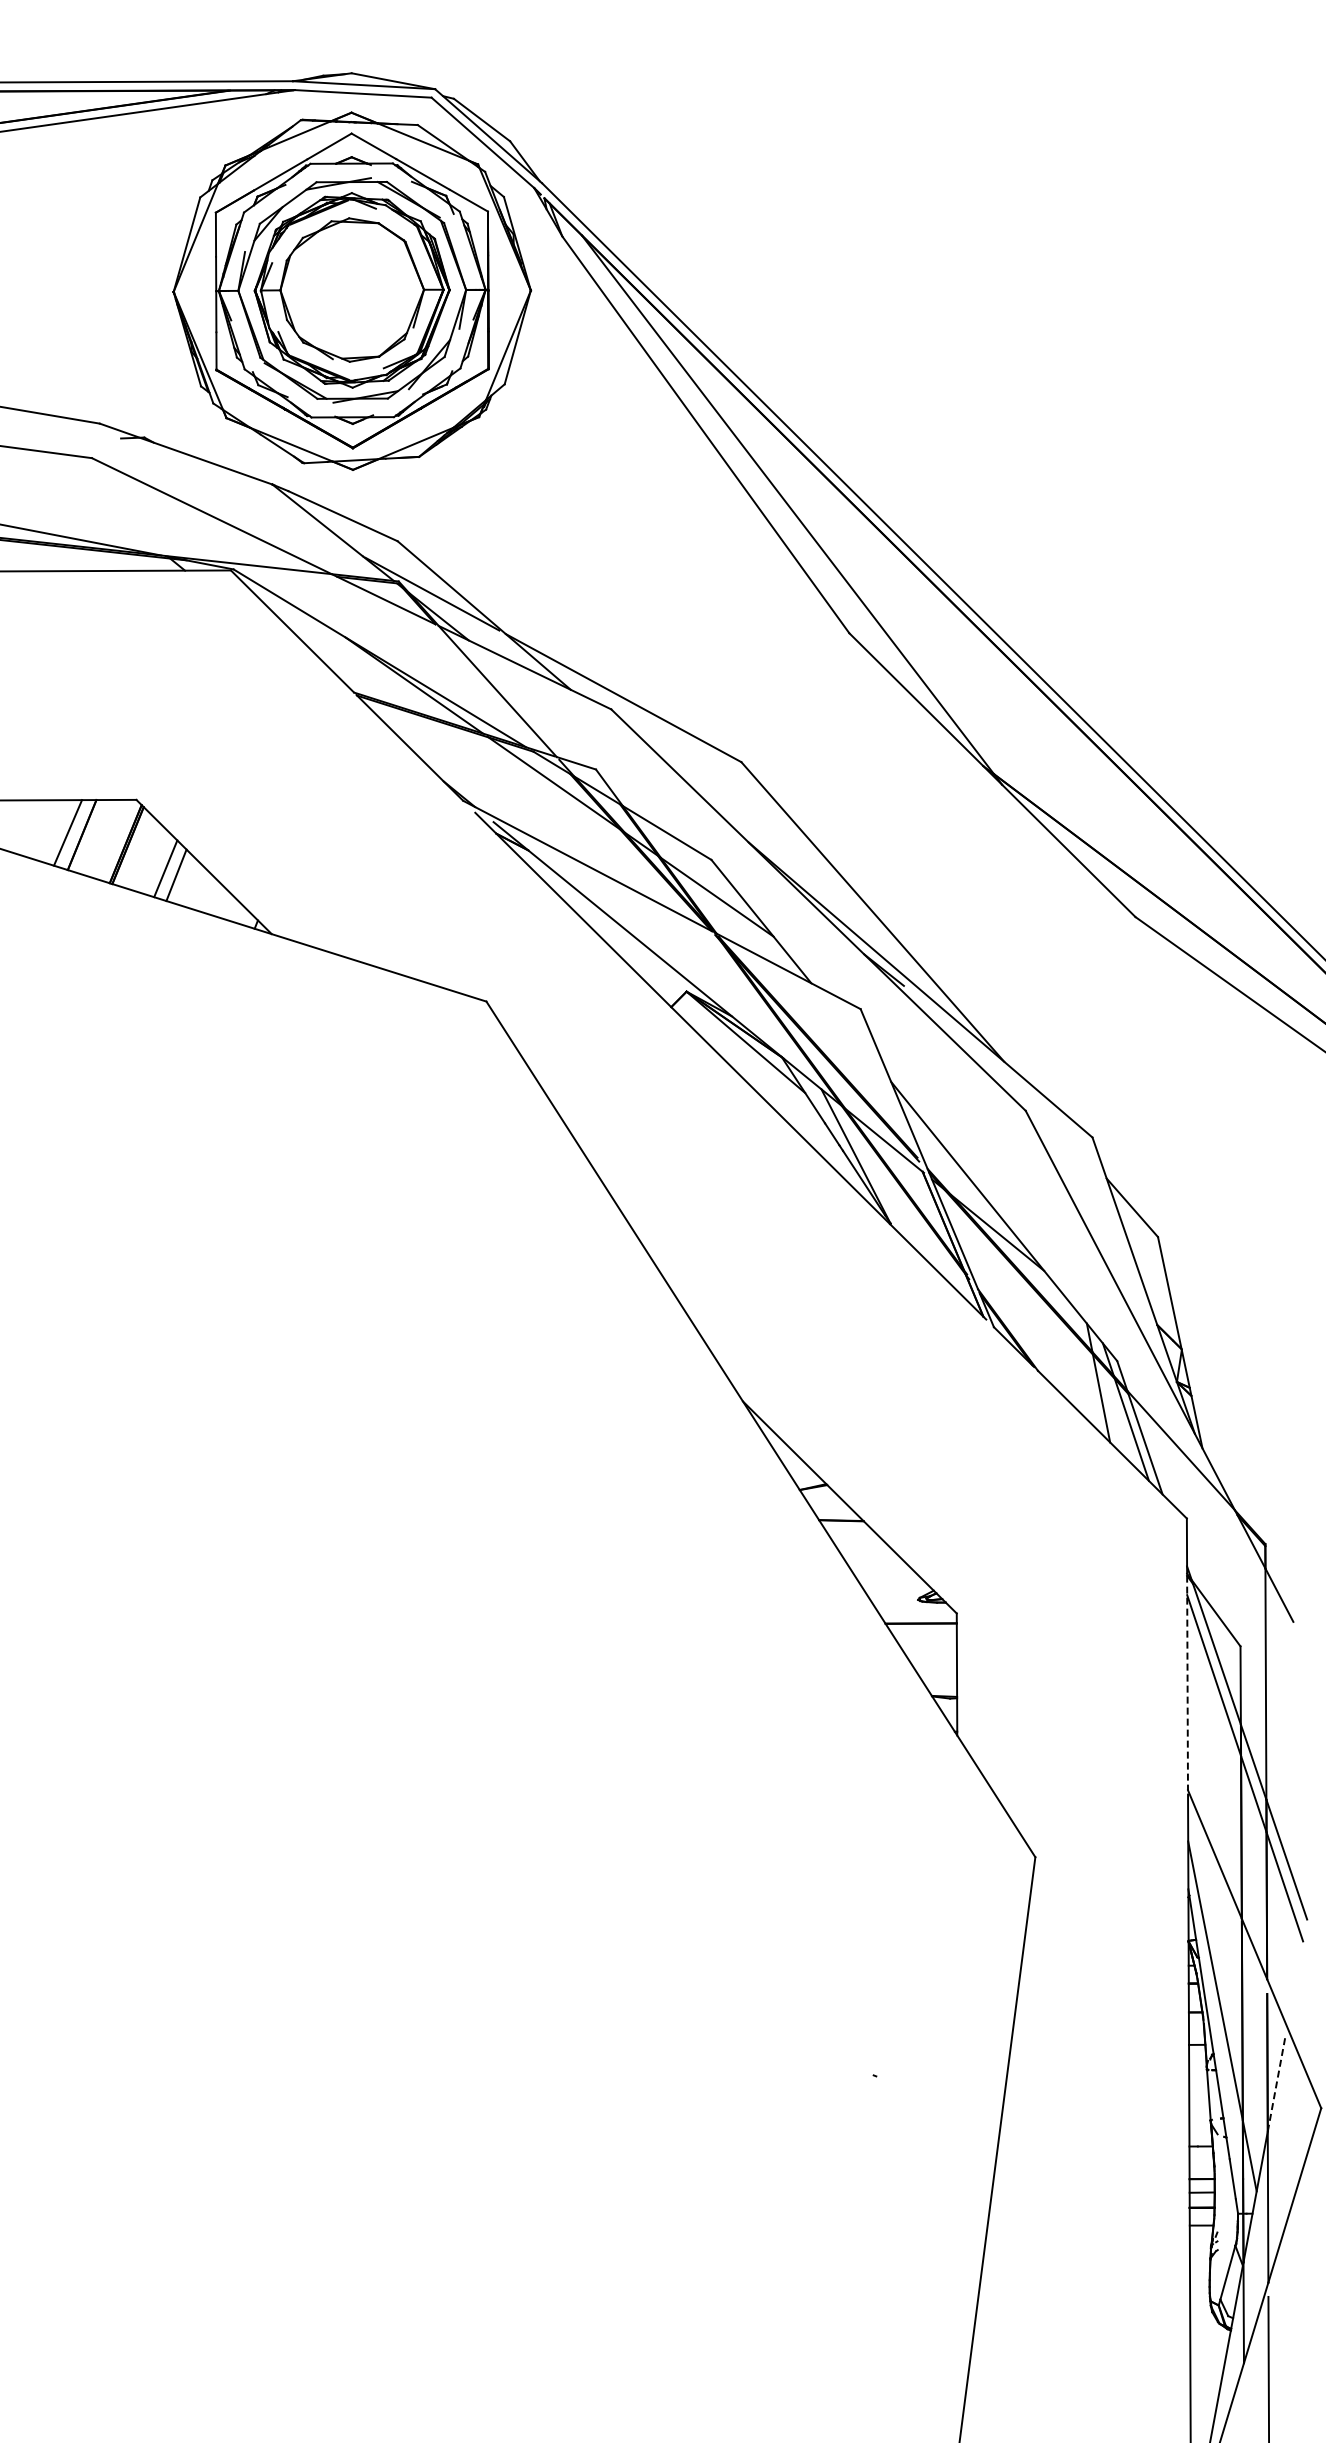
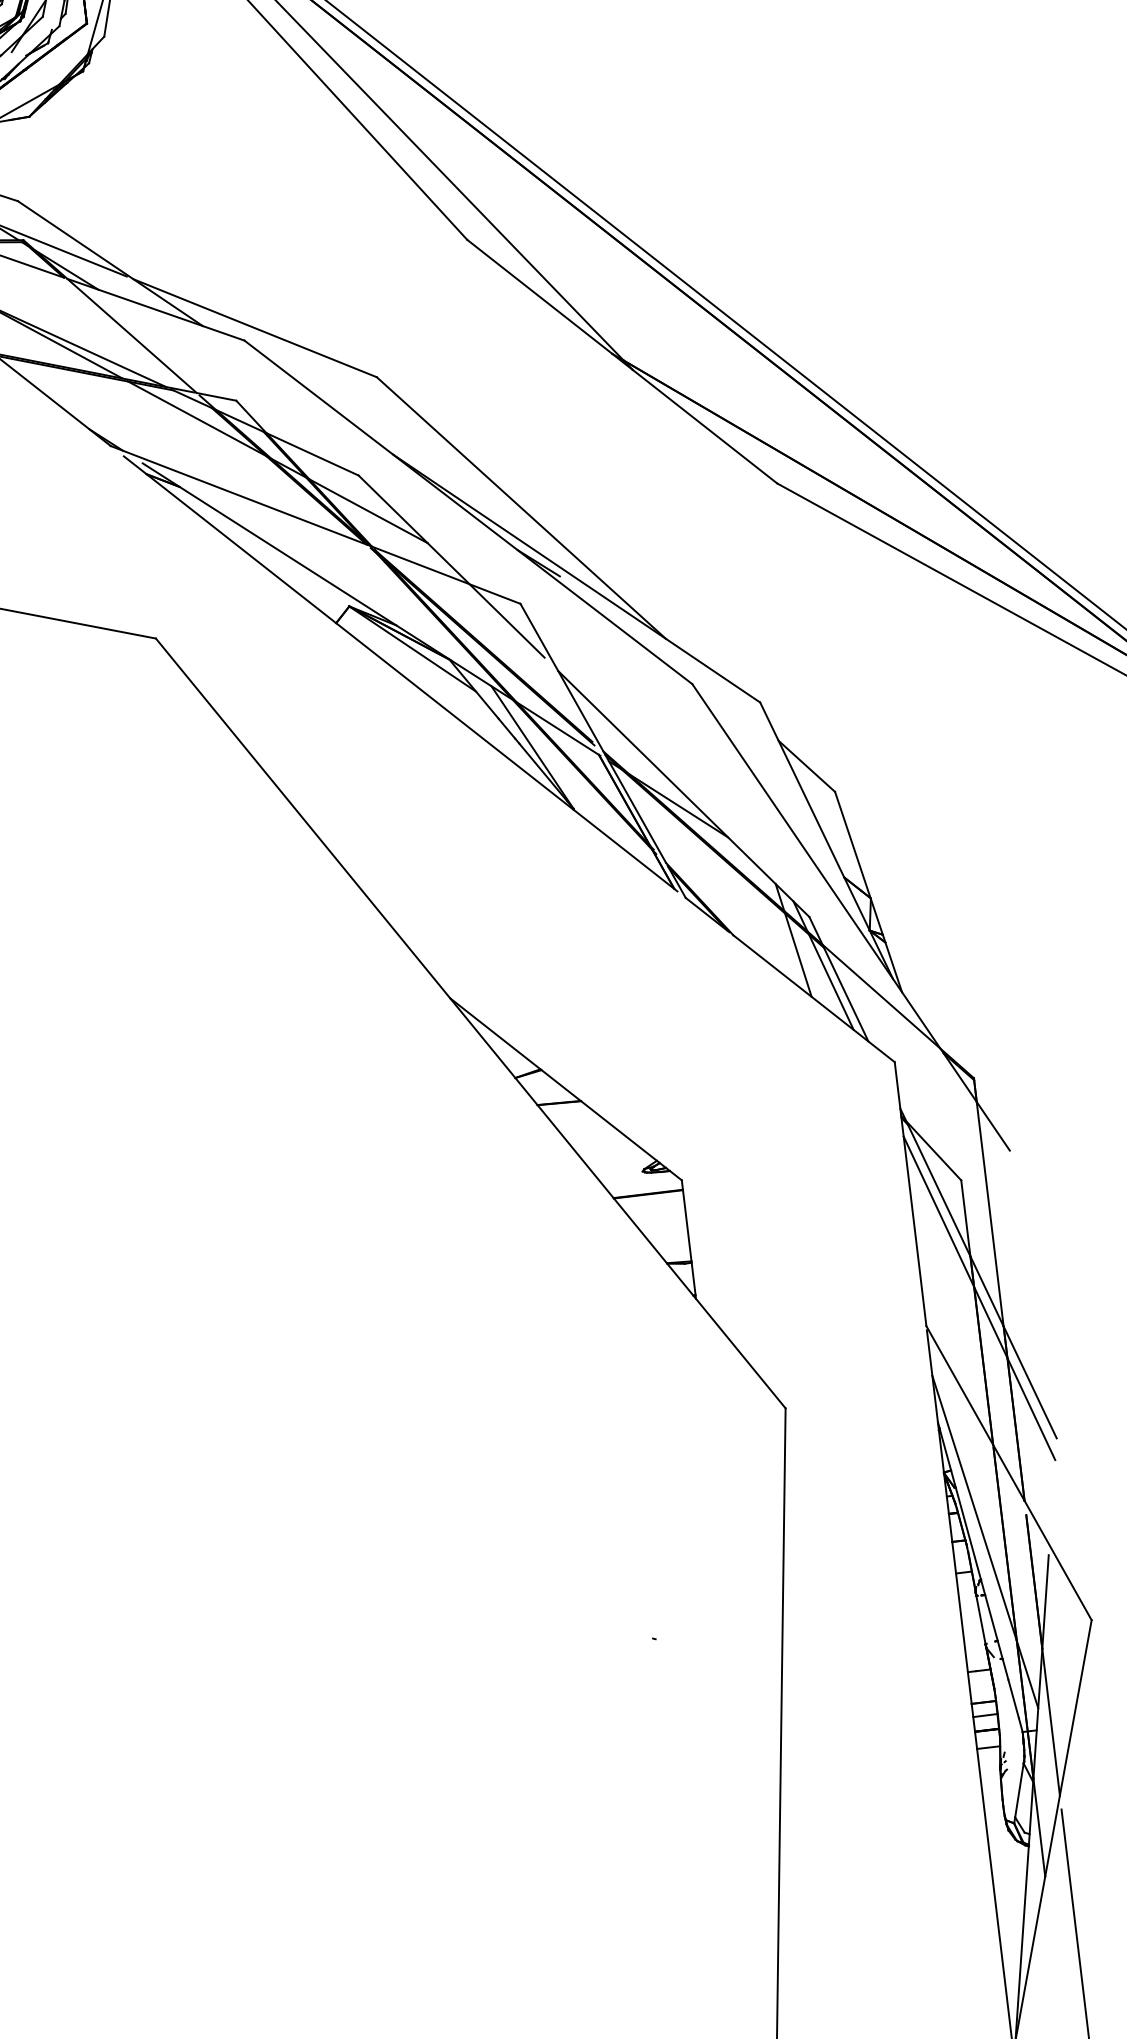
line: (845, 1025) -> (507, 621), added
line: (1187, 1683) -> (913, 1222), dashed -> solid
line: (1276, 2083) -> (1045, 1601), dashed -> solid

